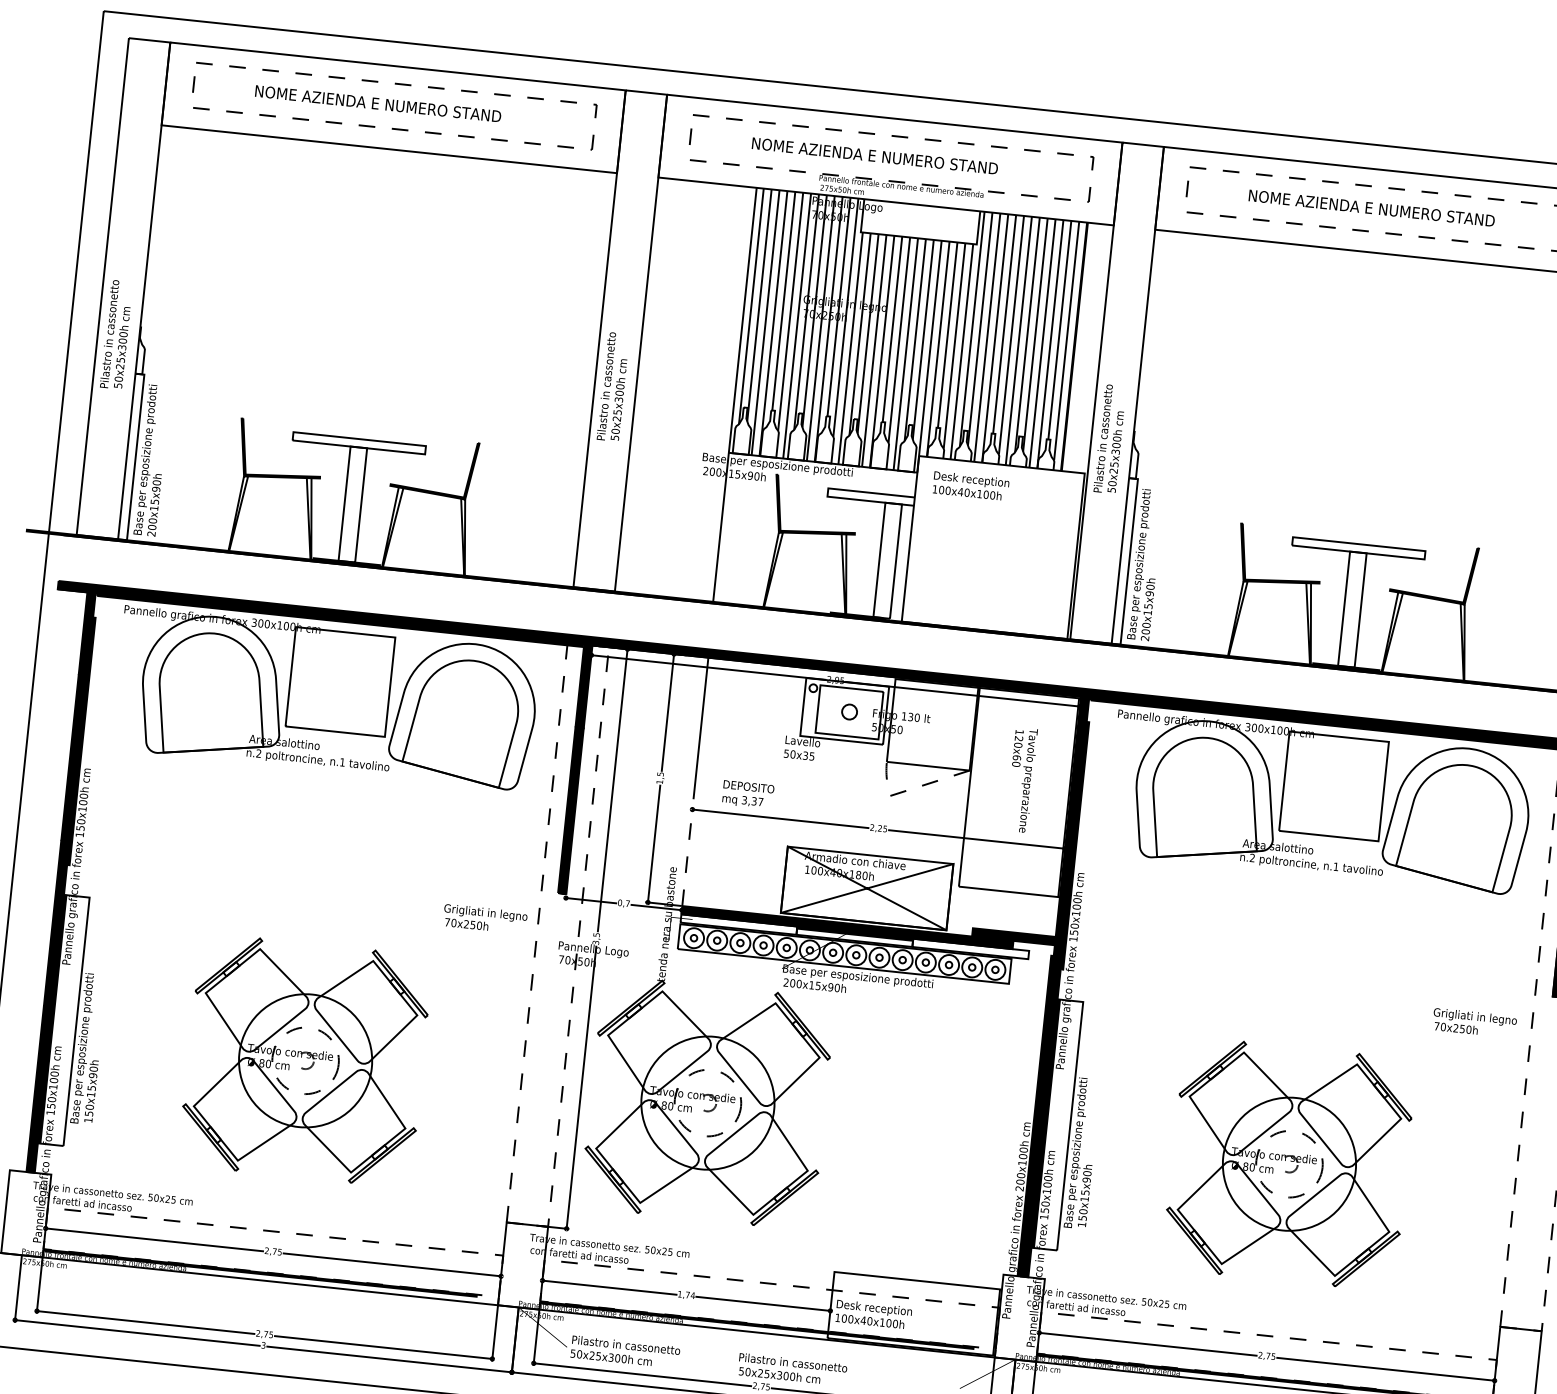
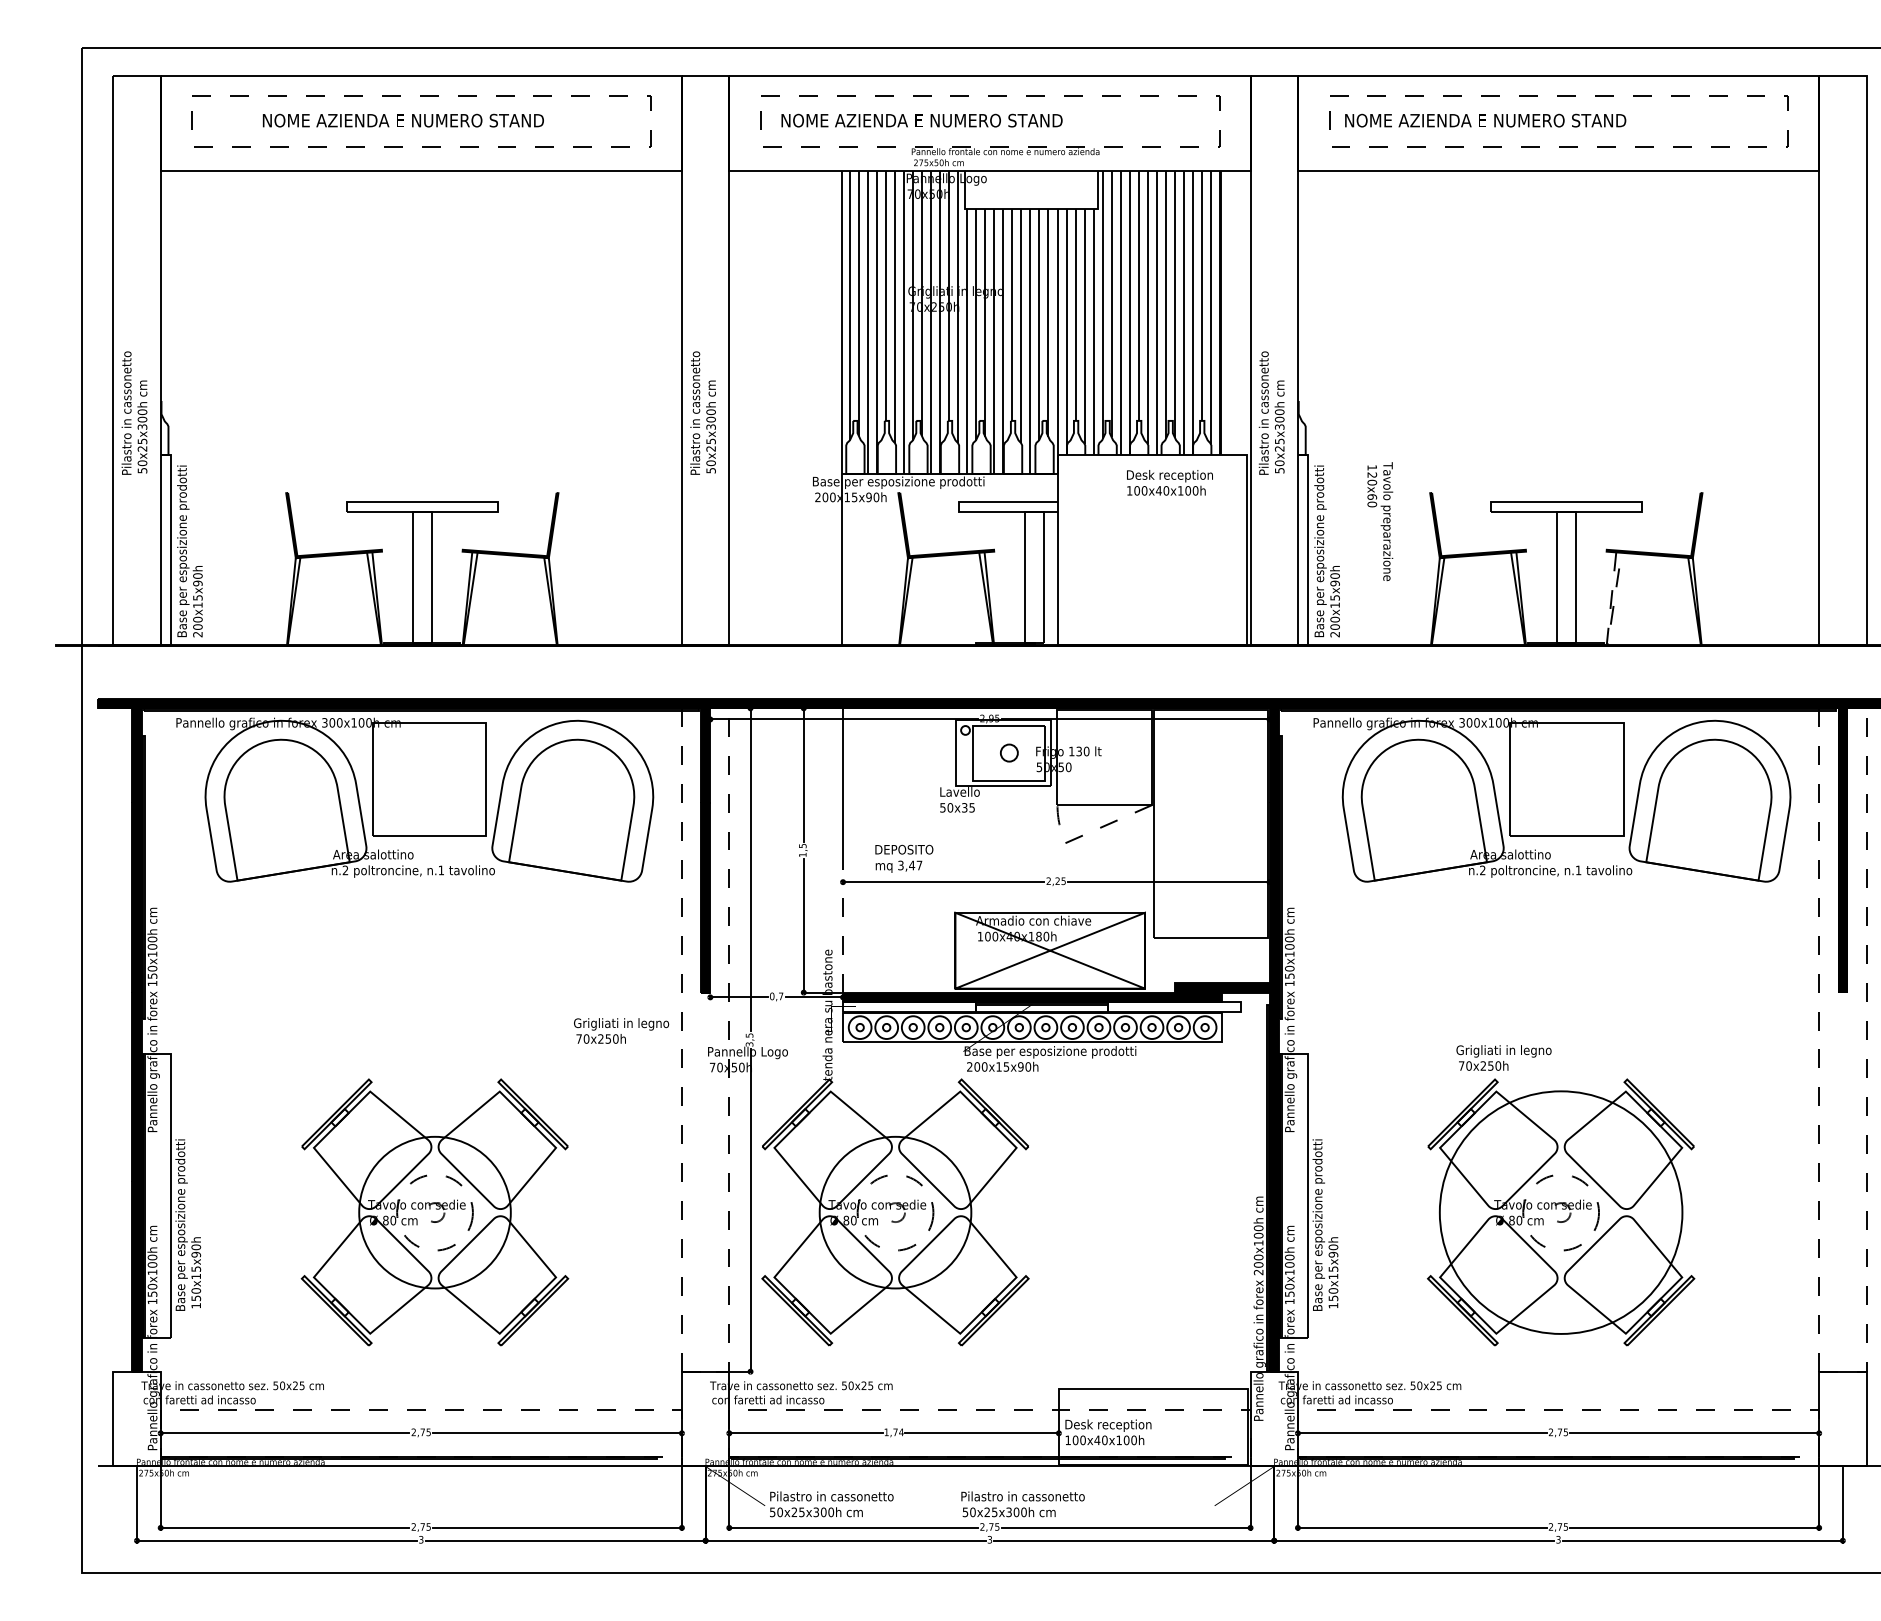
text: (874, 155) -> (921, 120), moved
text: (1371, 208) -> (1485, 120), moved
text: (970, 485) -> (1169, 482), moved
line: (1382, 672) -> (1607, 644), solid -> dashed
text: (1021, 779) -> (1380, 521), moved
text: (754, 801) -> (912, 865), 3,37 -> 3,47
text: (1474, 1022) -> (1503, 1057), moved
circle: (1288, 1164) -> (1560, 1212), size x1.6

